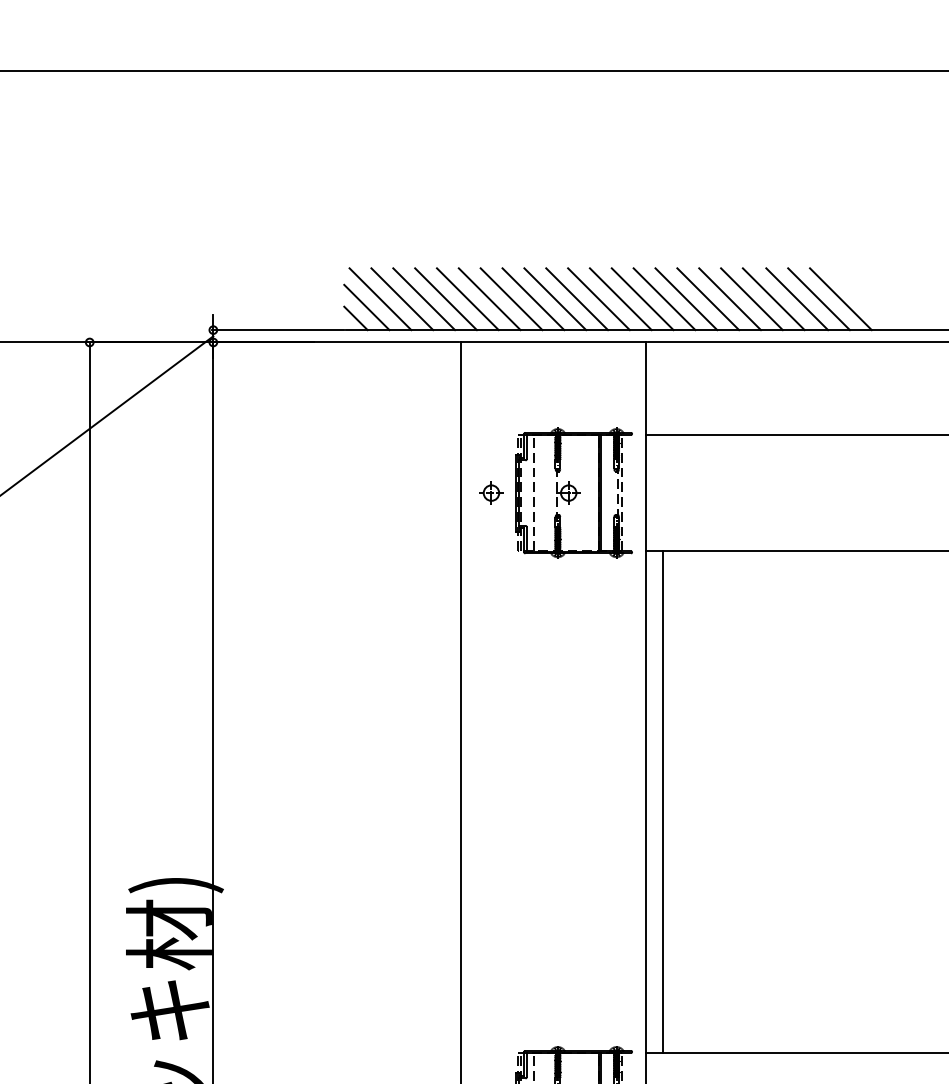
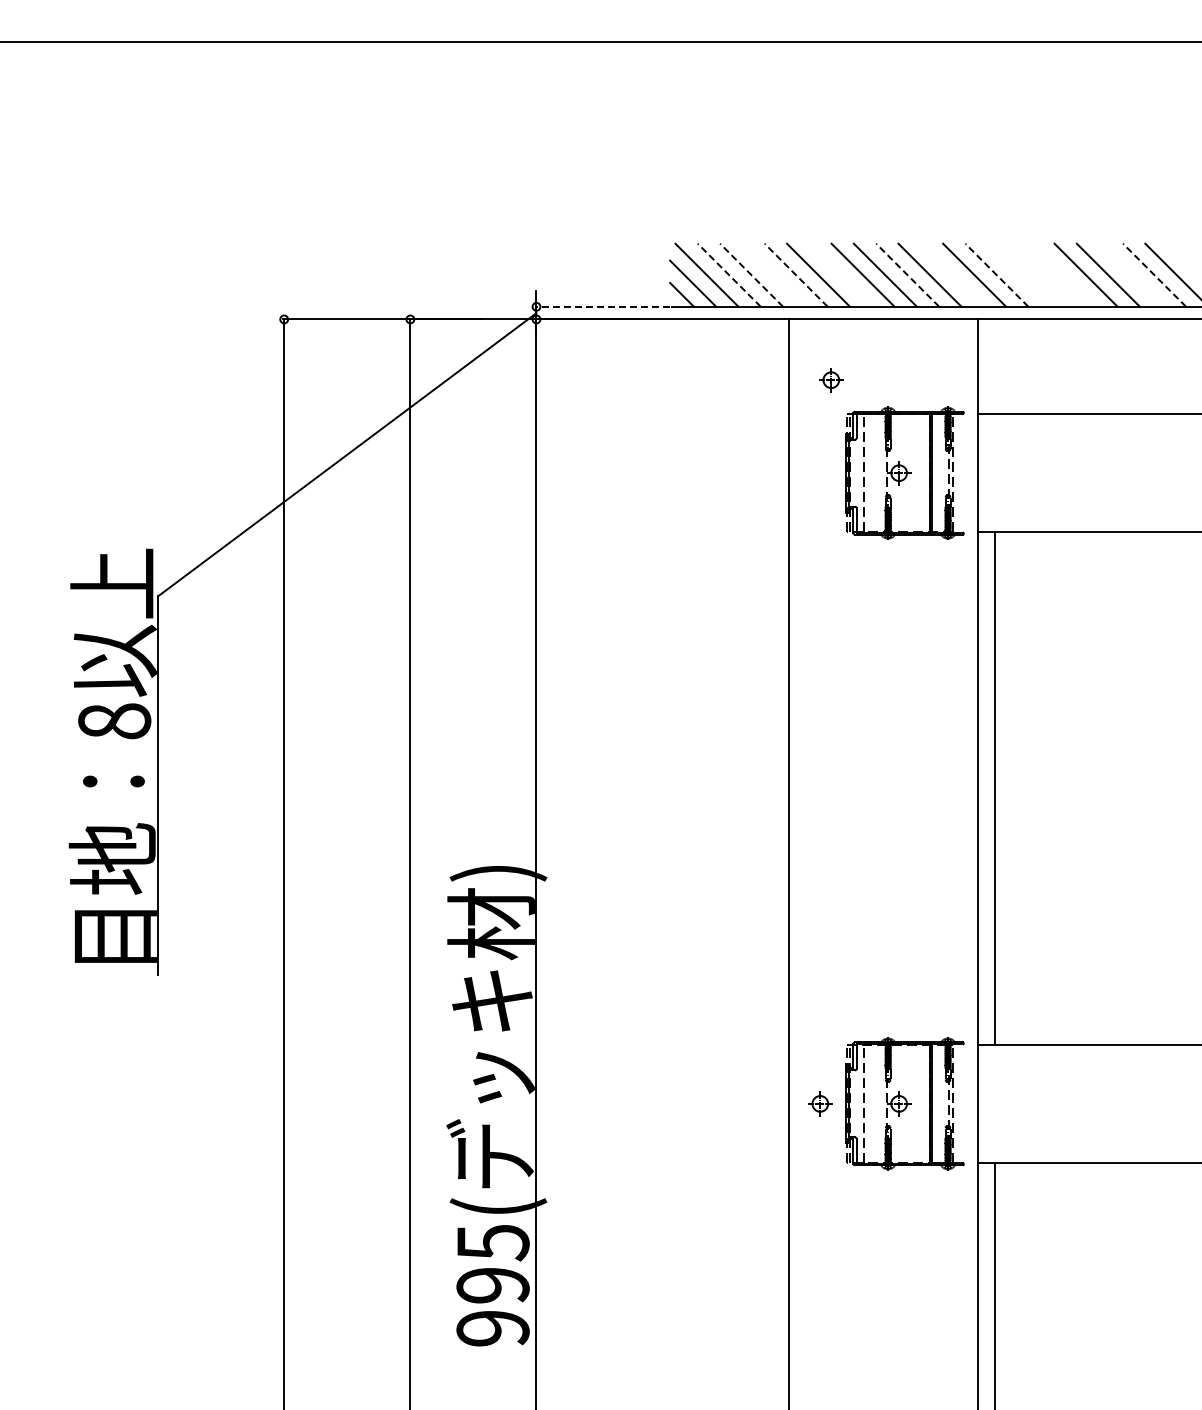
line: (445, 298) -> (773, 274), removed
line: (511, 298) -> (840, 274), removed
line: (620, 298) -> (951, 274), removed
line: (685, 298) -> (1018, 274), removed
line: (708, 298) -> (1041, 274), removed
line: (729, 298) -> (1063, 274), removed
line: (796, 298) -> (1131, 274), removed
line: (402, 299) -> (729, 275), solid -> dashed
line: (424, 299) -> (751, 275), solid -> dashed
line: (468, 299) -> (796, 275), solid -> dashed
line: (576, 299) -> (907, 275), solid -> dashed
line: (664, 299) -> (996, 275), solid -> dashed
line: (818, 299) -> (1154, 275), solid -> dashed
line: (278, 329) -> (602, 306), solid -> dashed
part: (491, 493) -> (831, 380), moved

